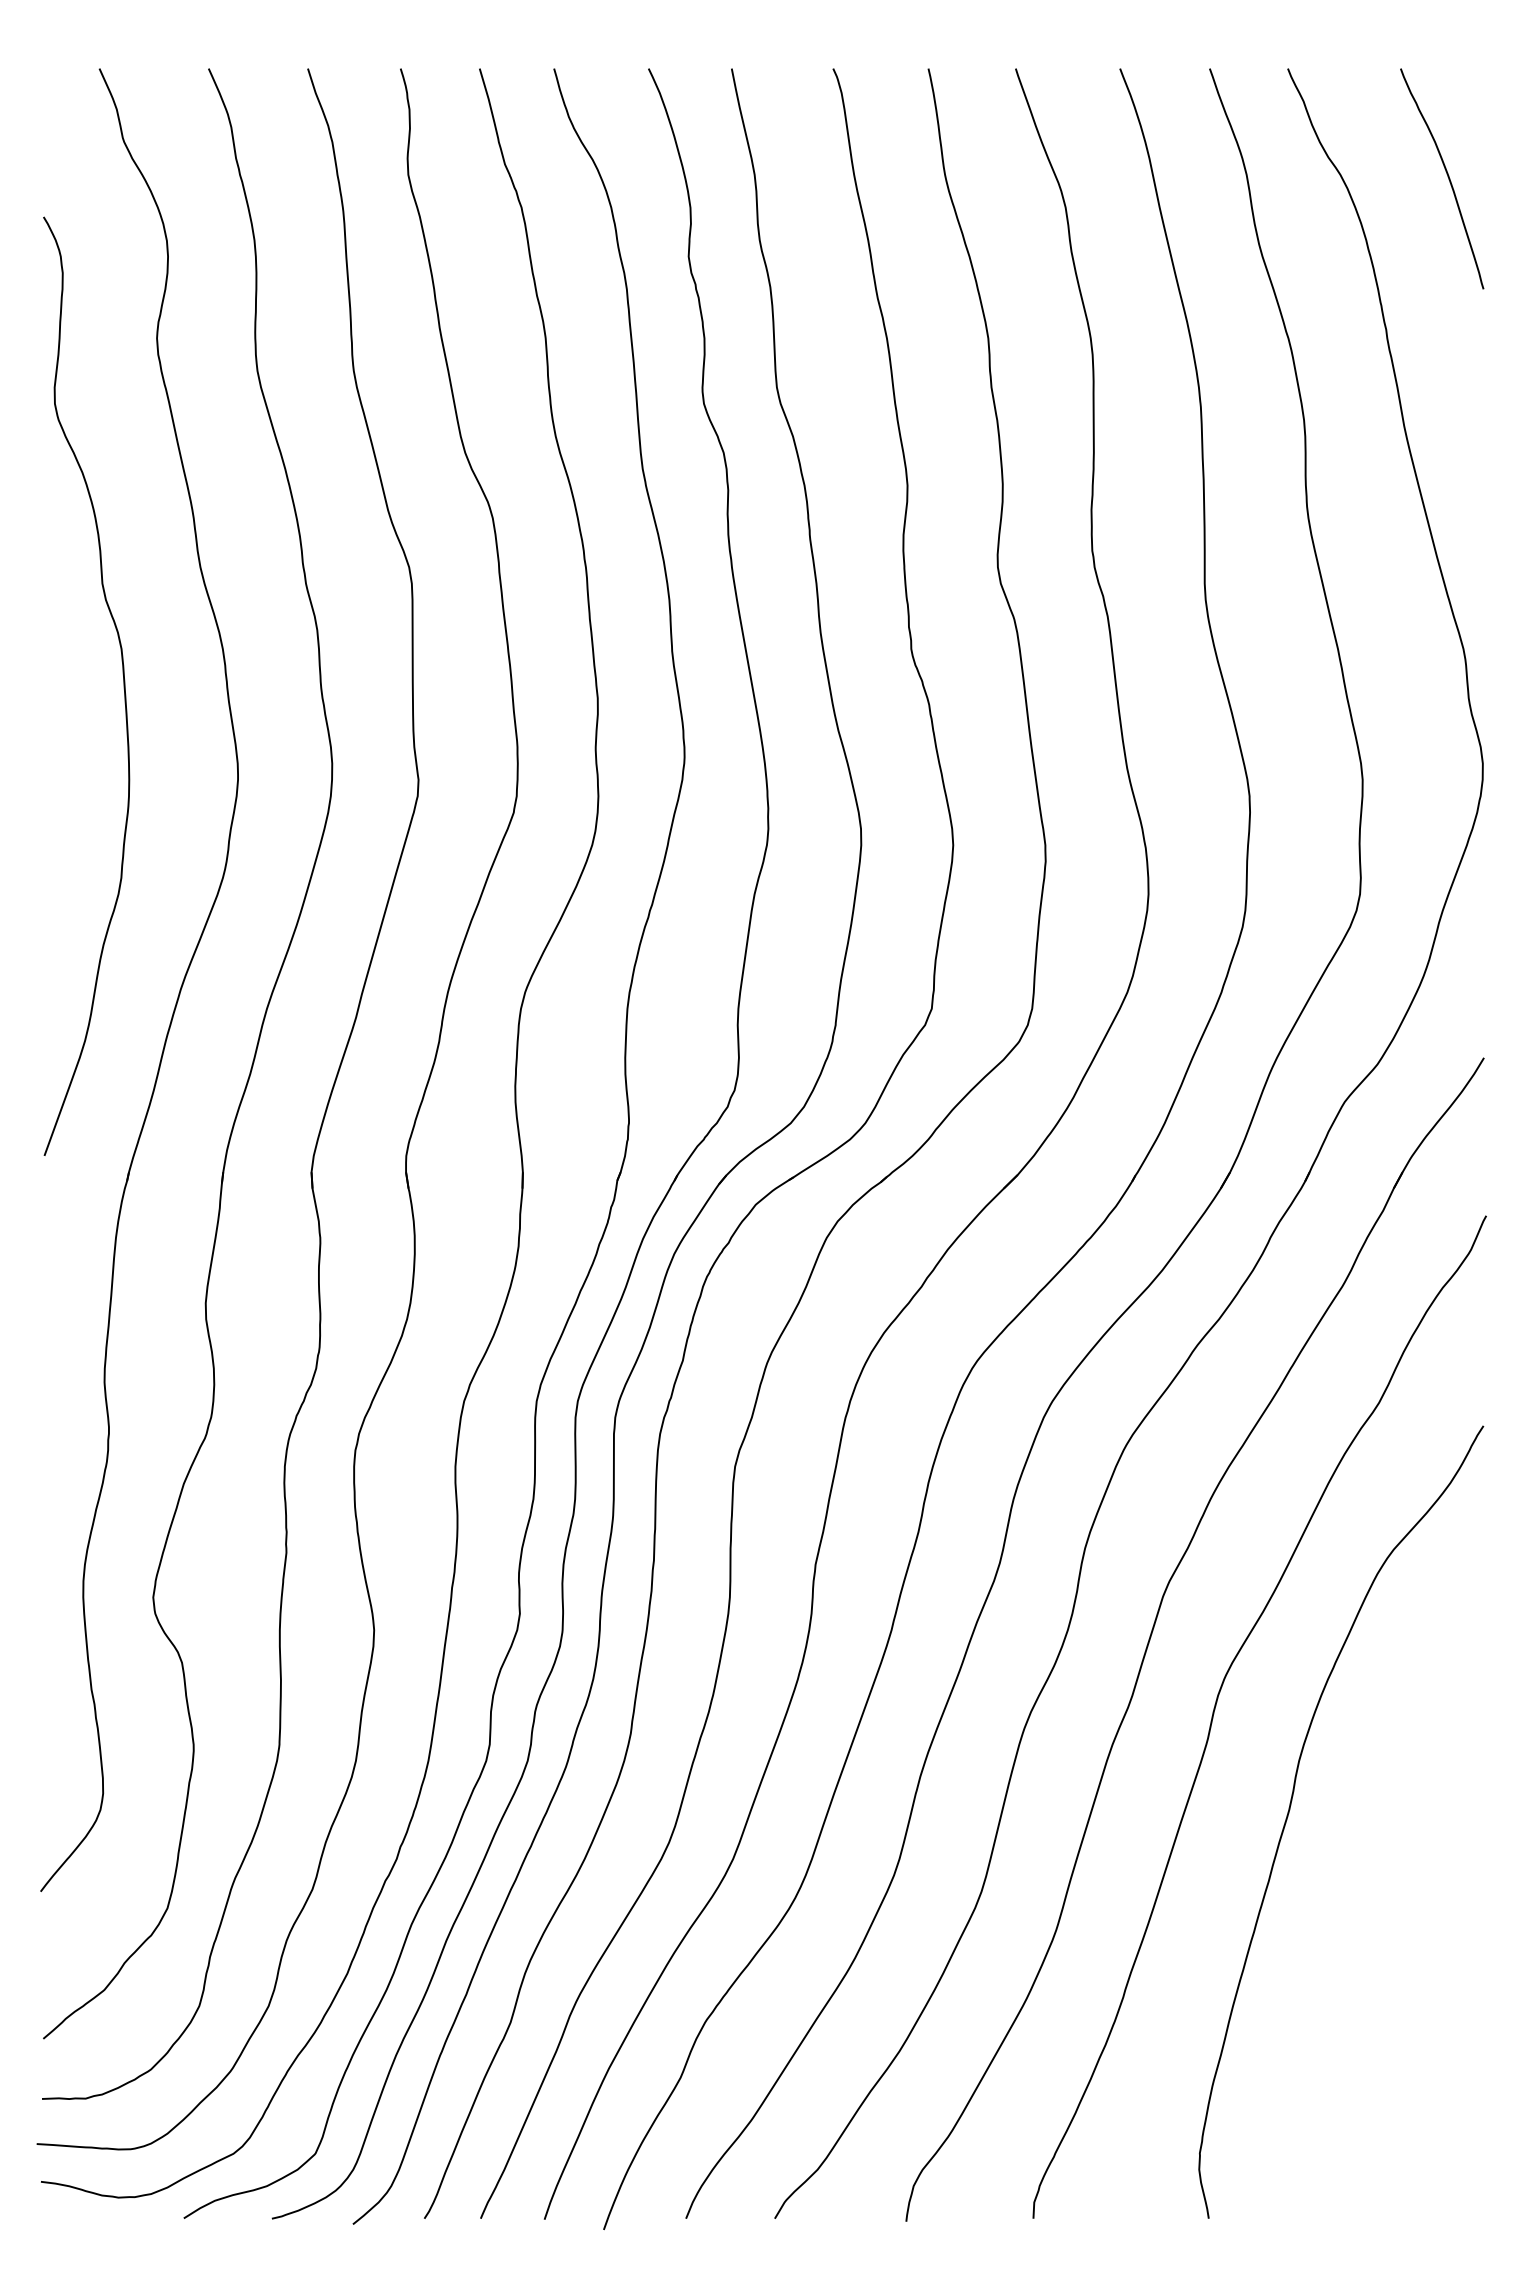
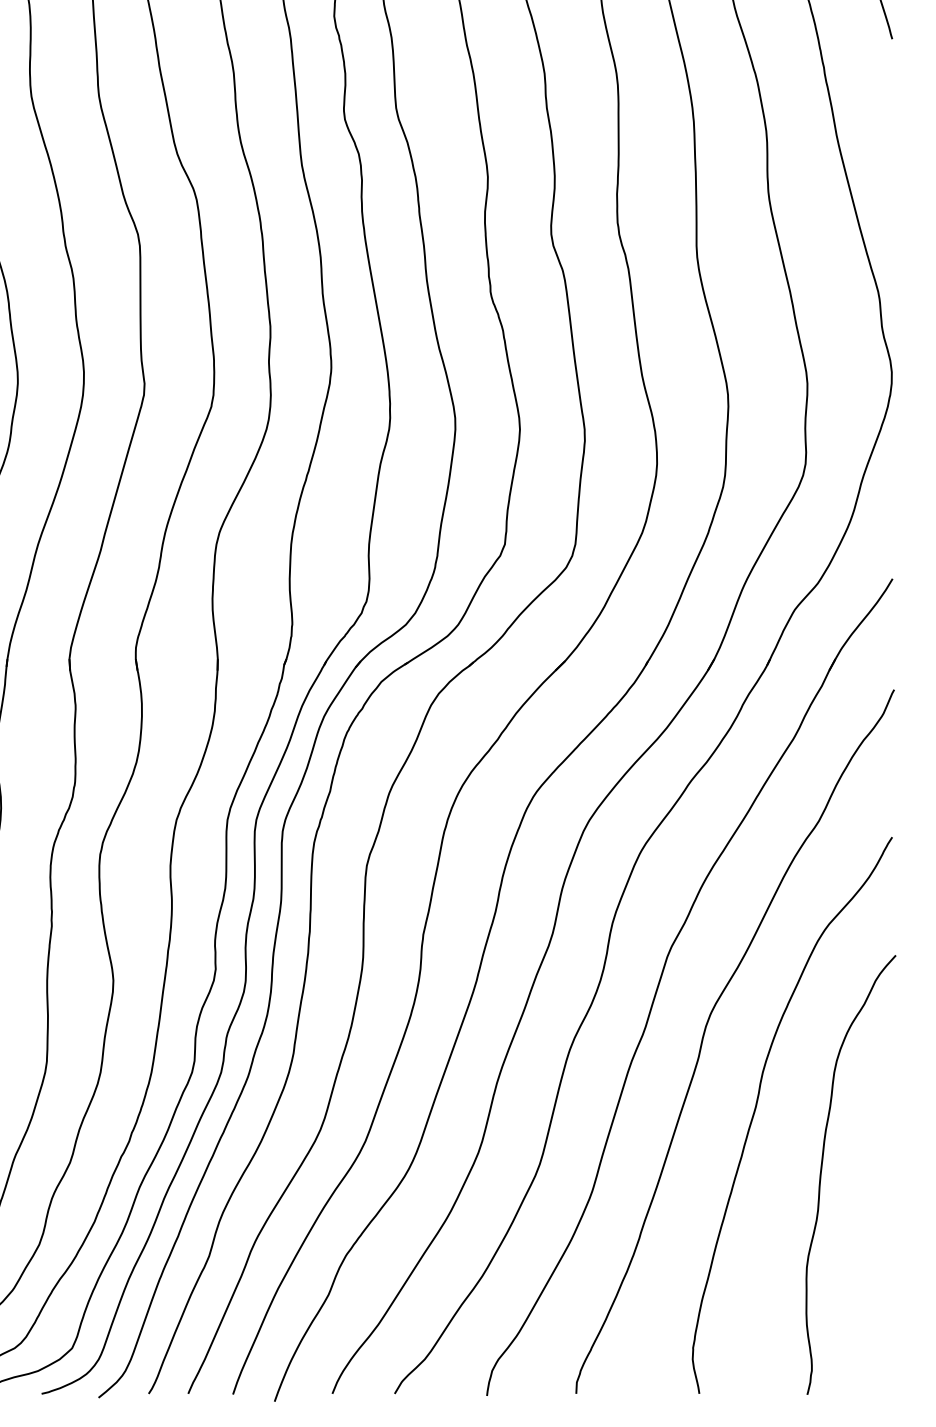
curve: (1383, 1900) -> (822, 1170), added

